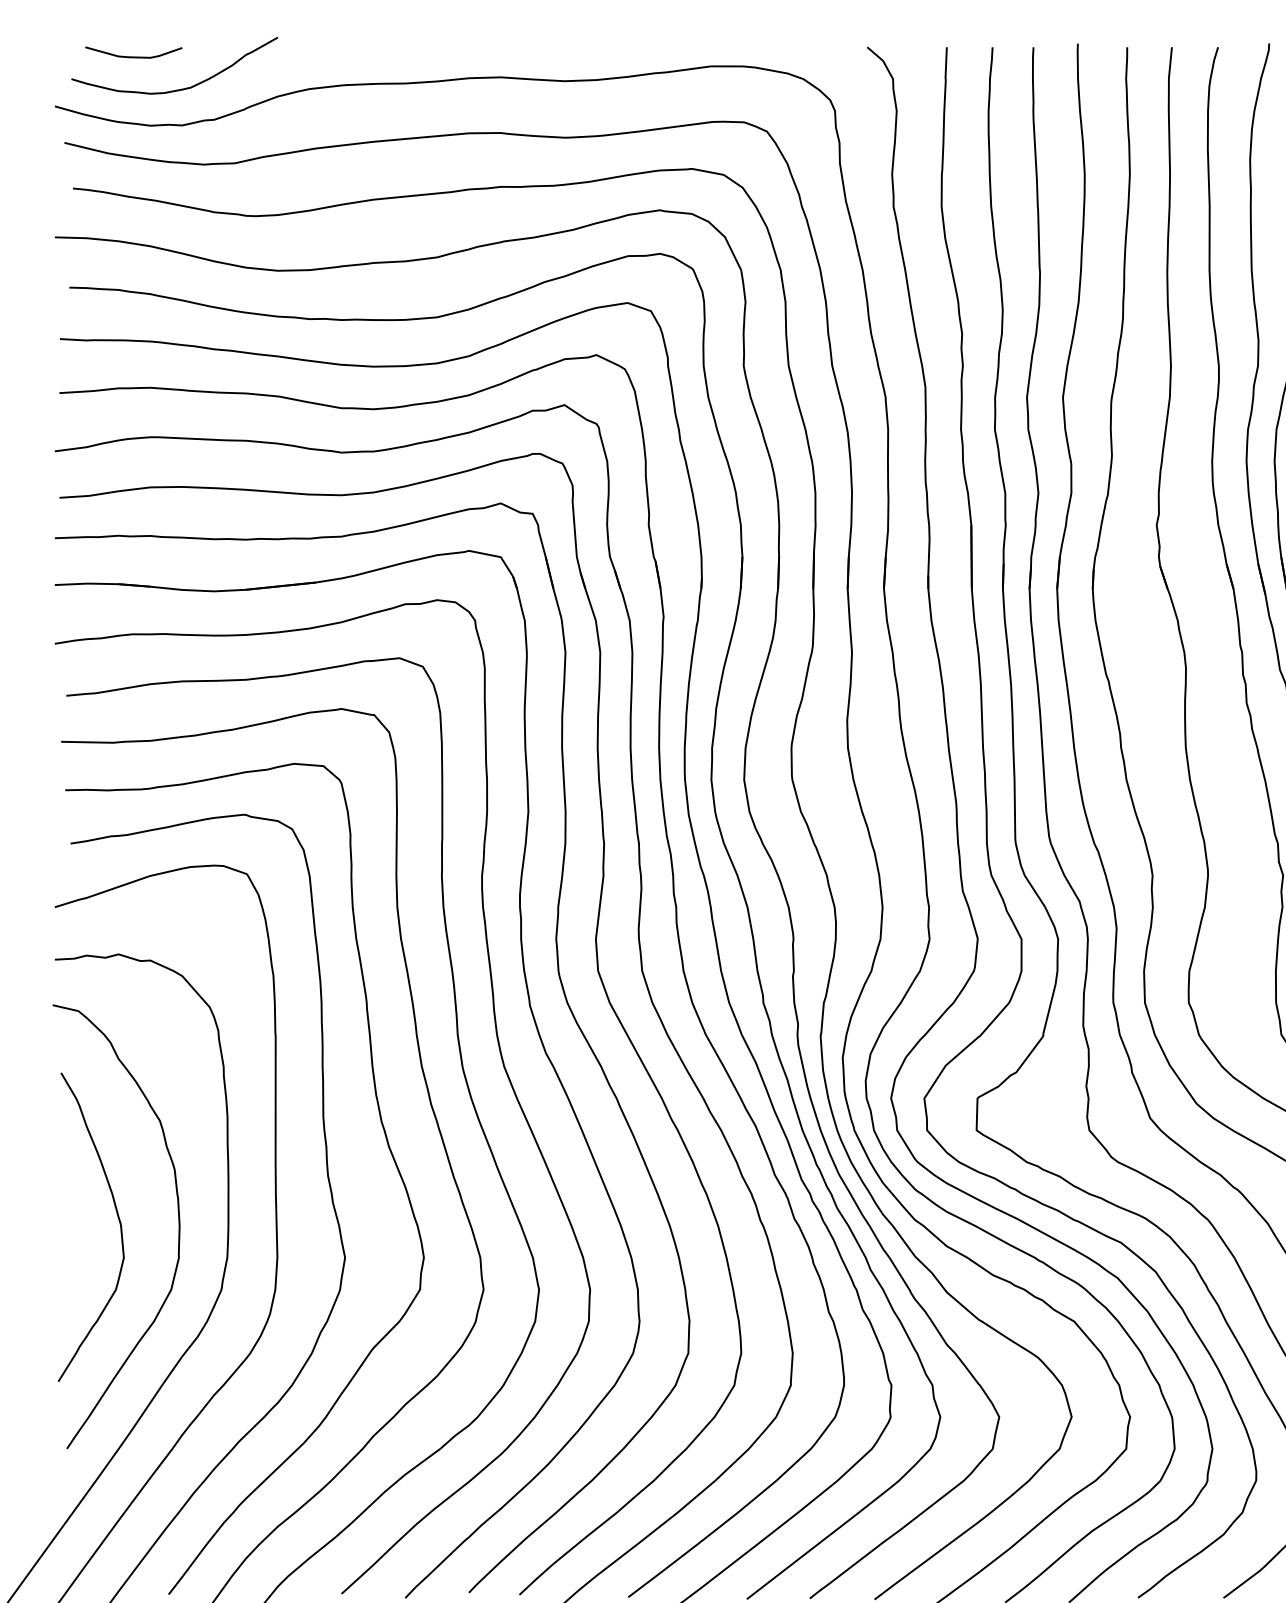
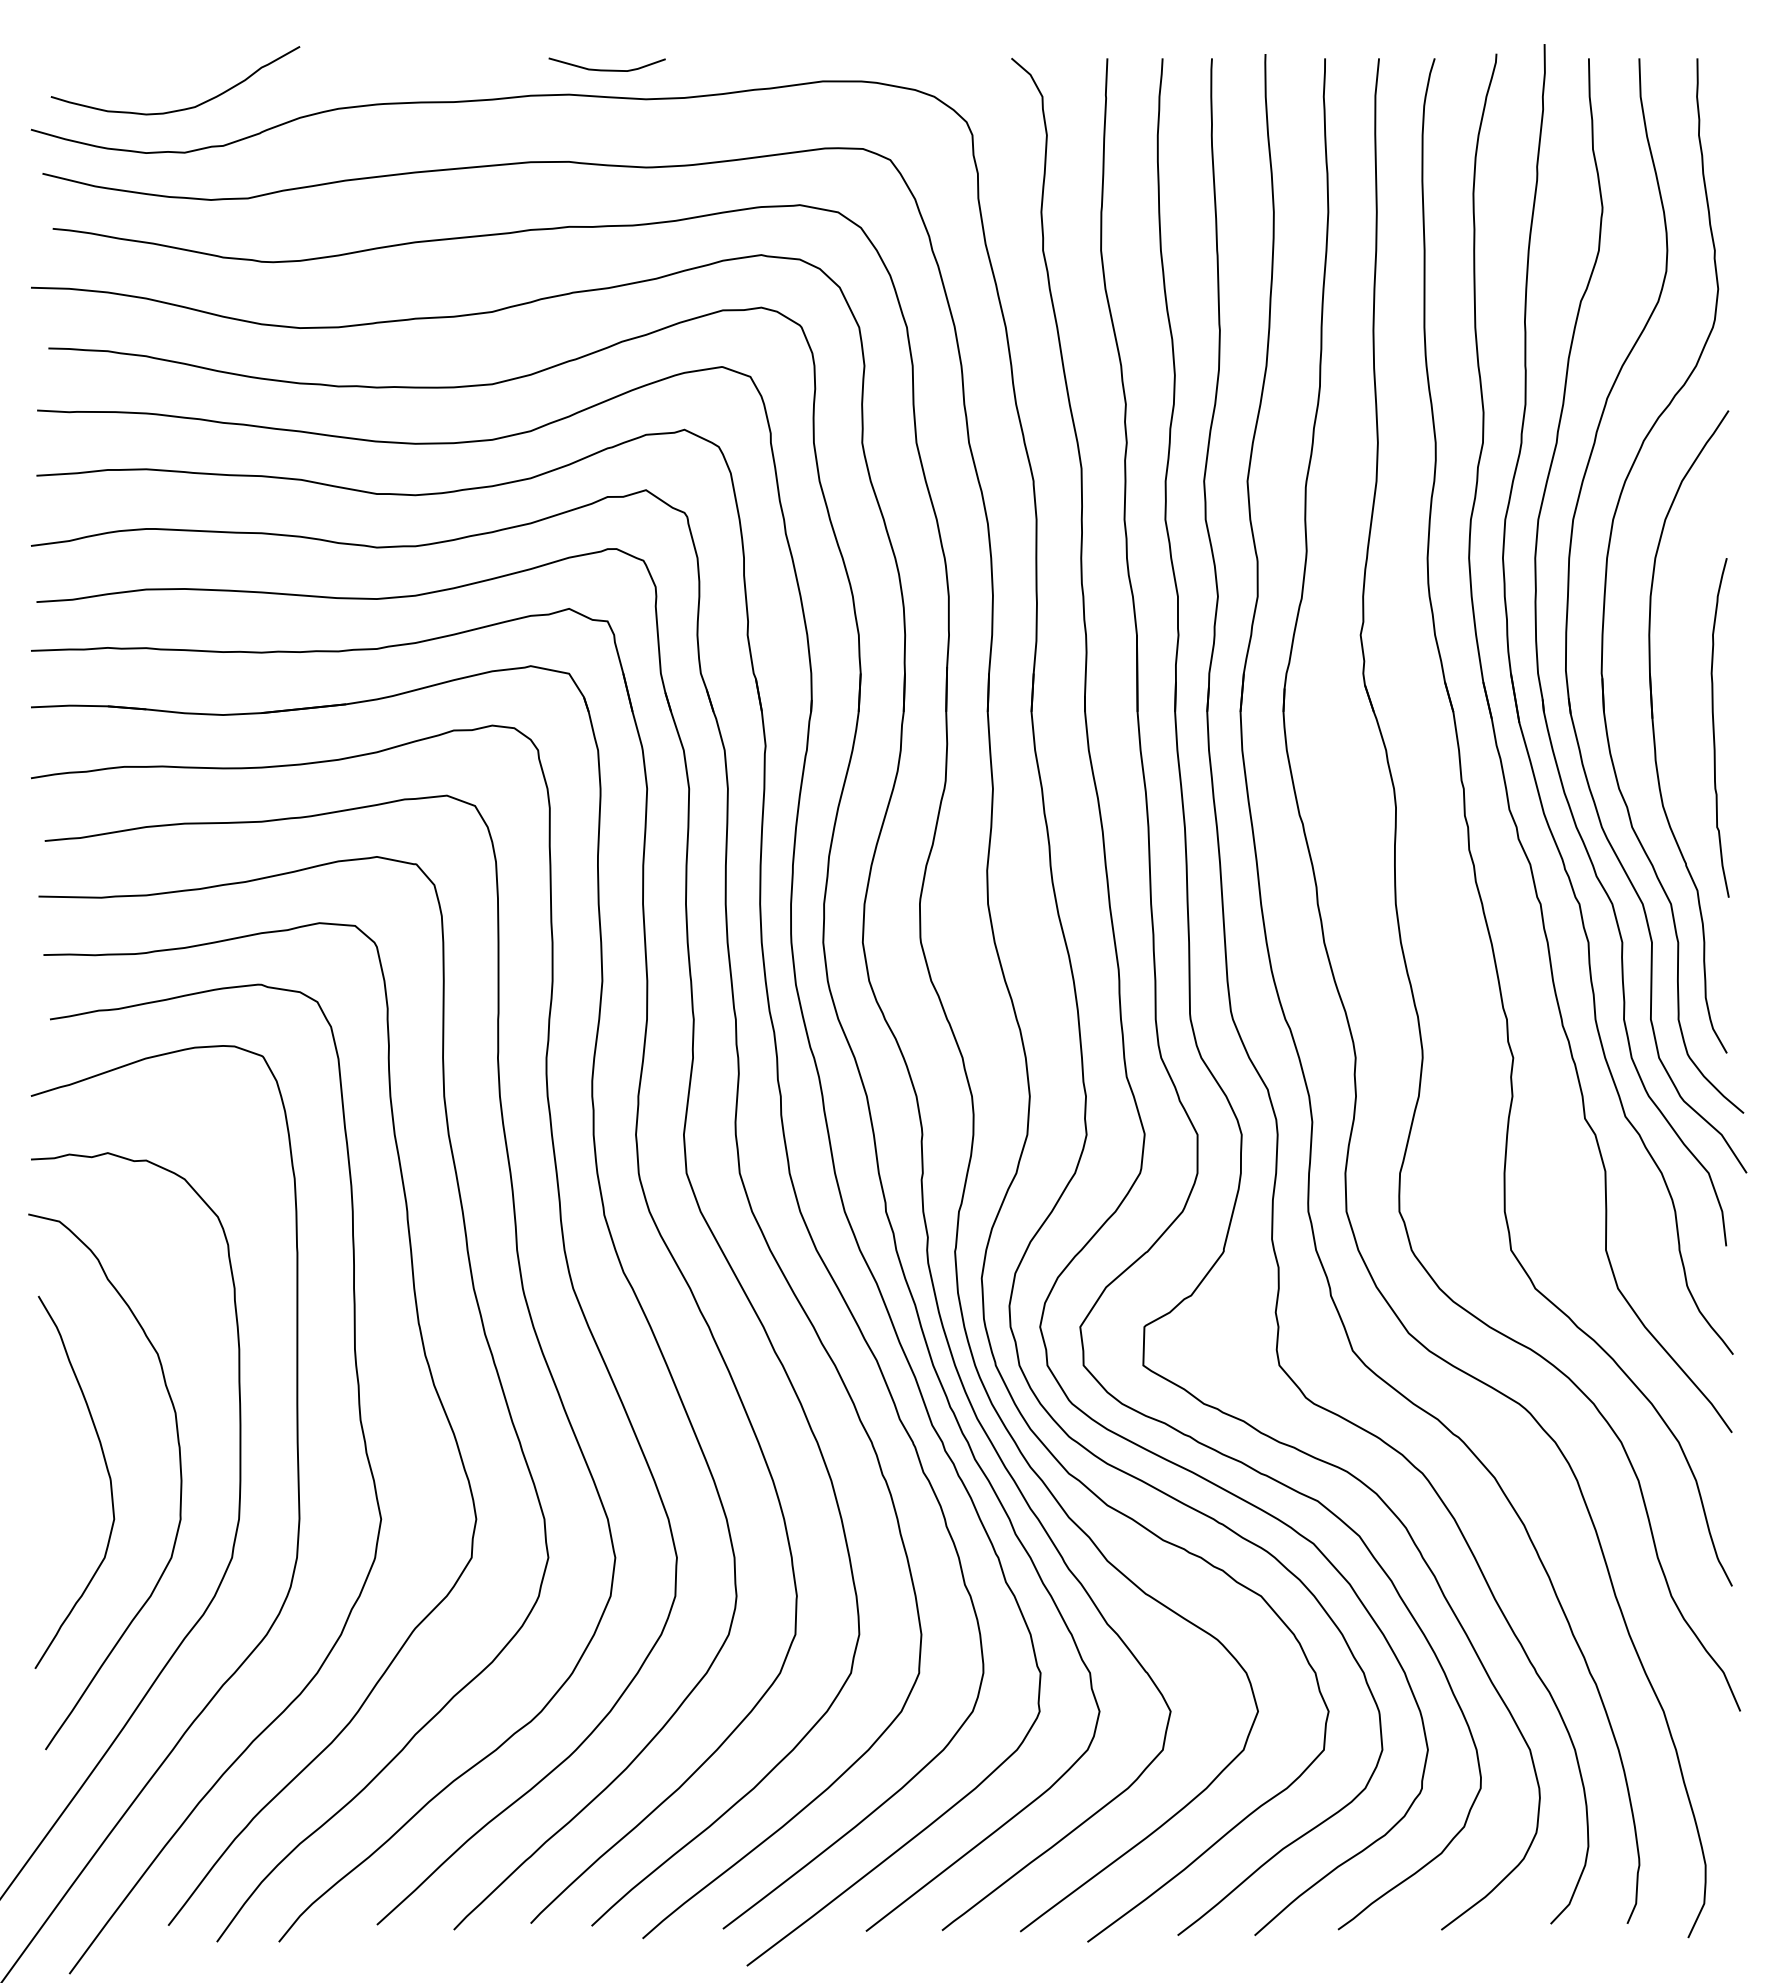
curve: (133, 56) -> (606, 69), moved

